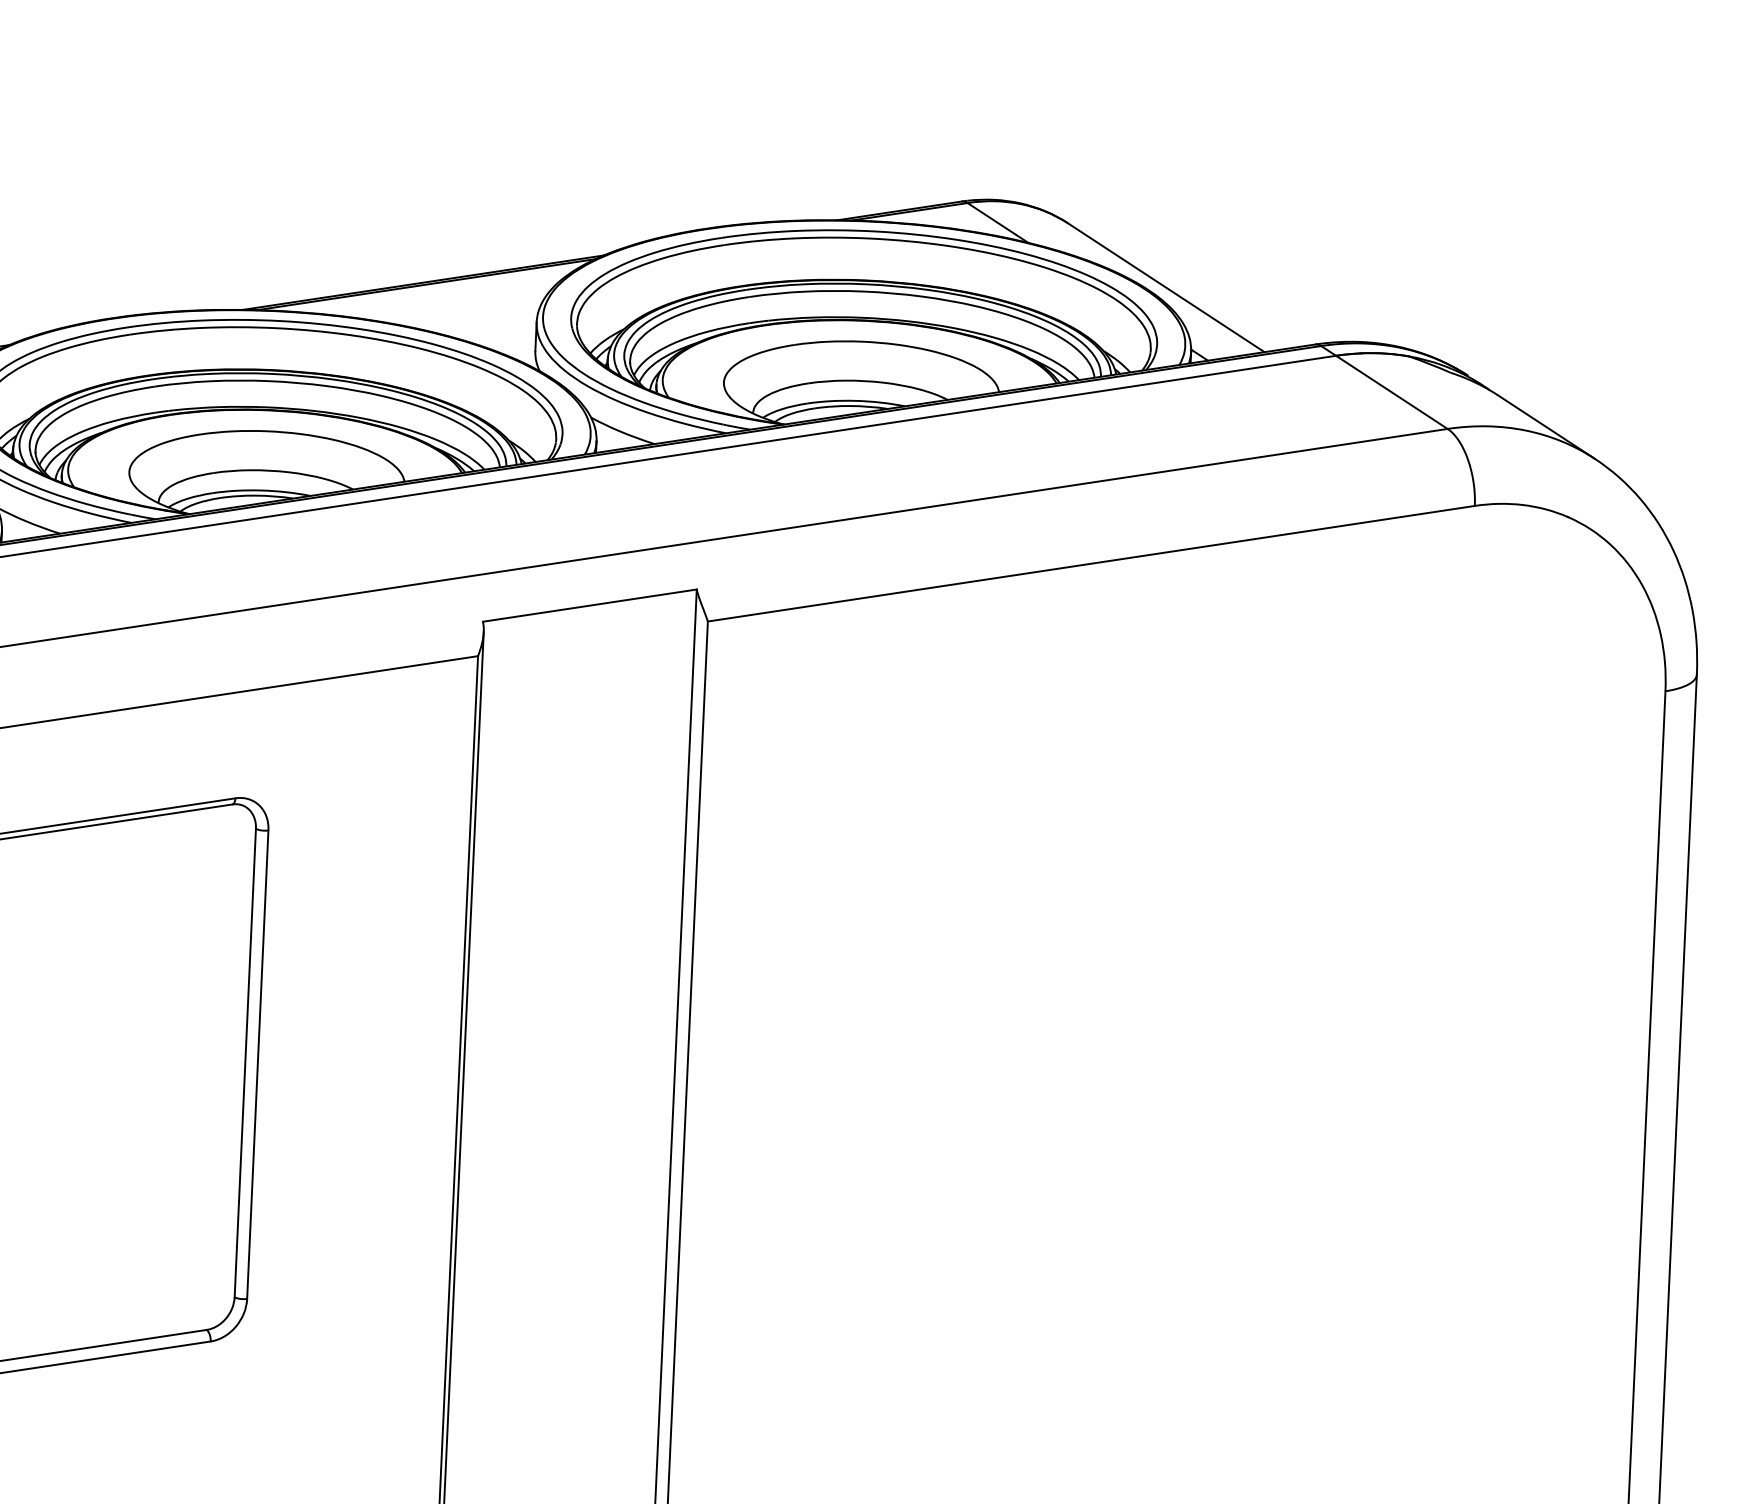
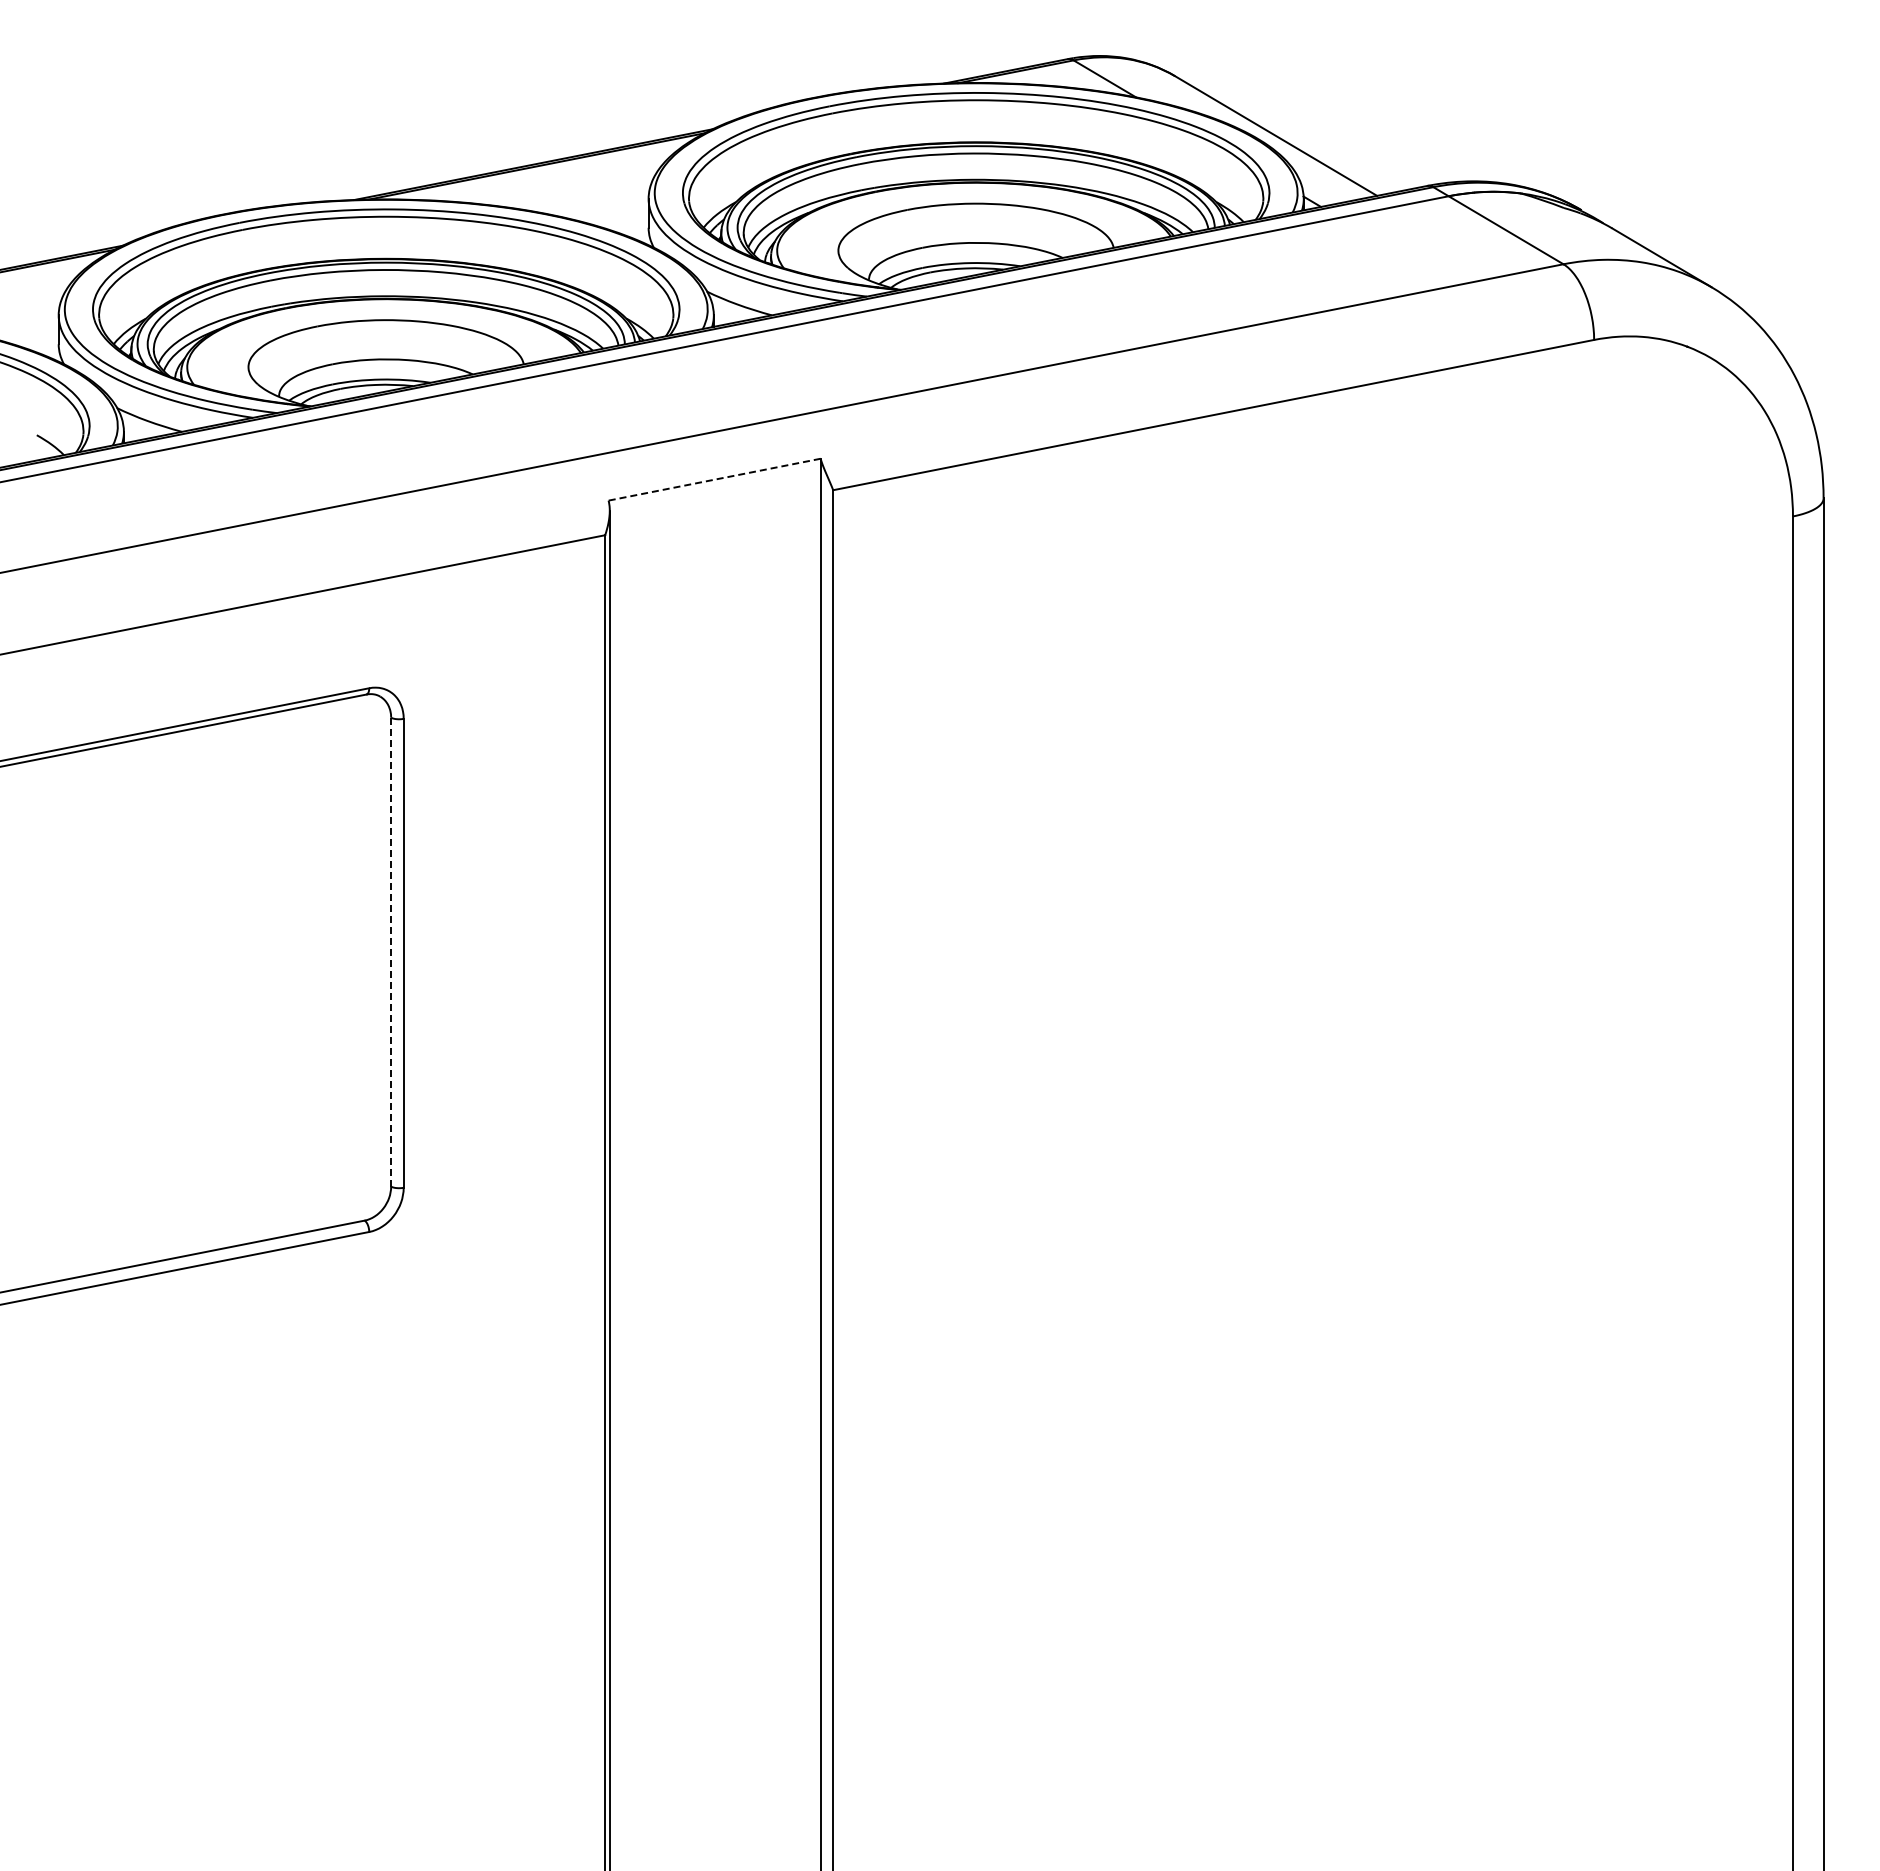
line: (589, 605) -> (714, 479), solid -> dashed
line: (245, 1063) -> (391, 952), solid -> dashed

